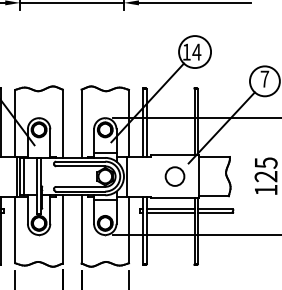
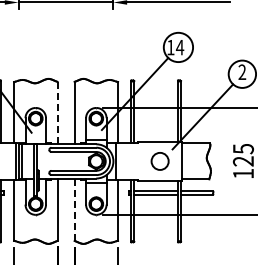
text: (265, 78) -> (242, 71), 7 -> 2
line: (62, 123) -> (57, 112), solid -> dashed
line: (81, 229) -> (74, 209), solid -> dashed

